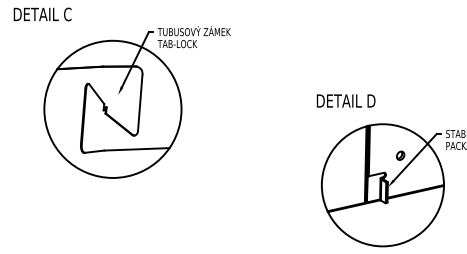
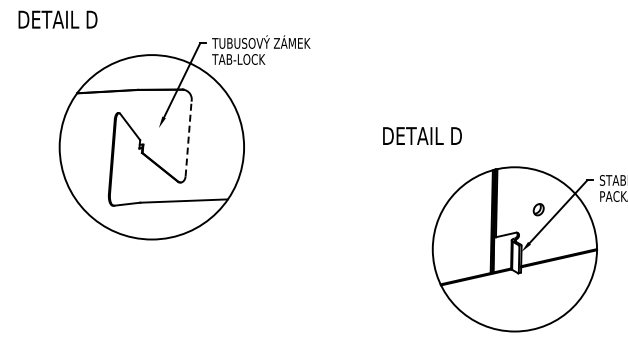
text: (68, 14) -> (91, 19), DETAIL C -> DETAIL D
text: (346, 100) -> (422, 135), moved
line: (140, 103) -> (188, 139), solid -> dashed

